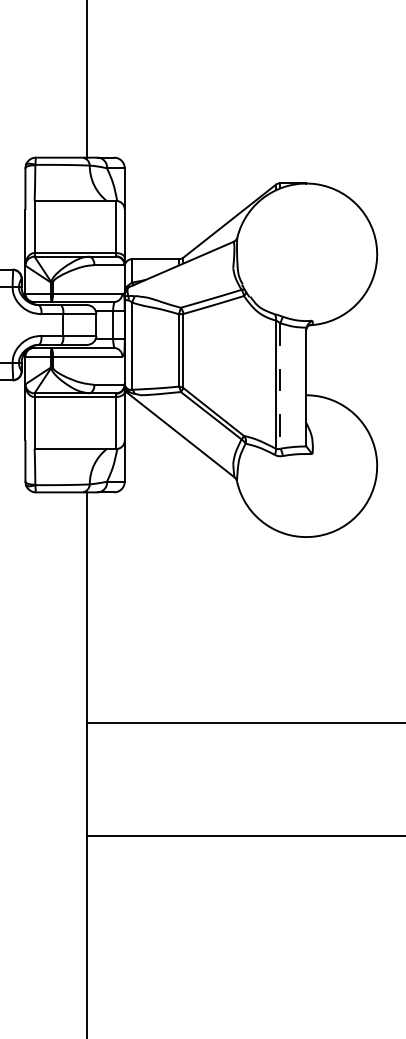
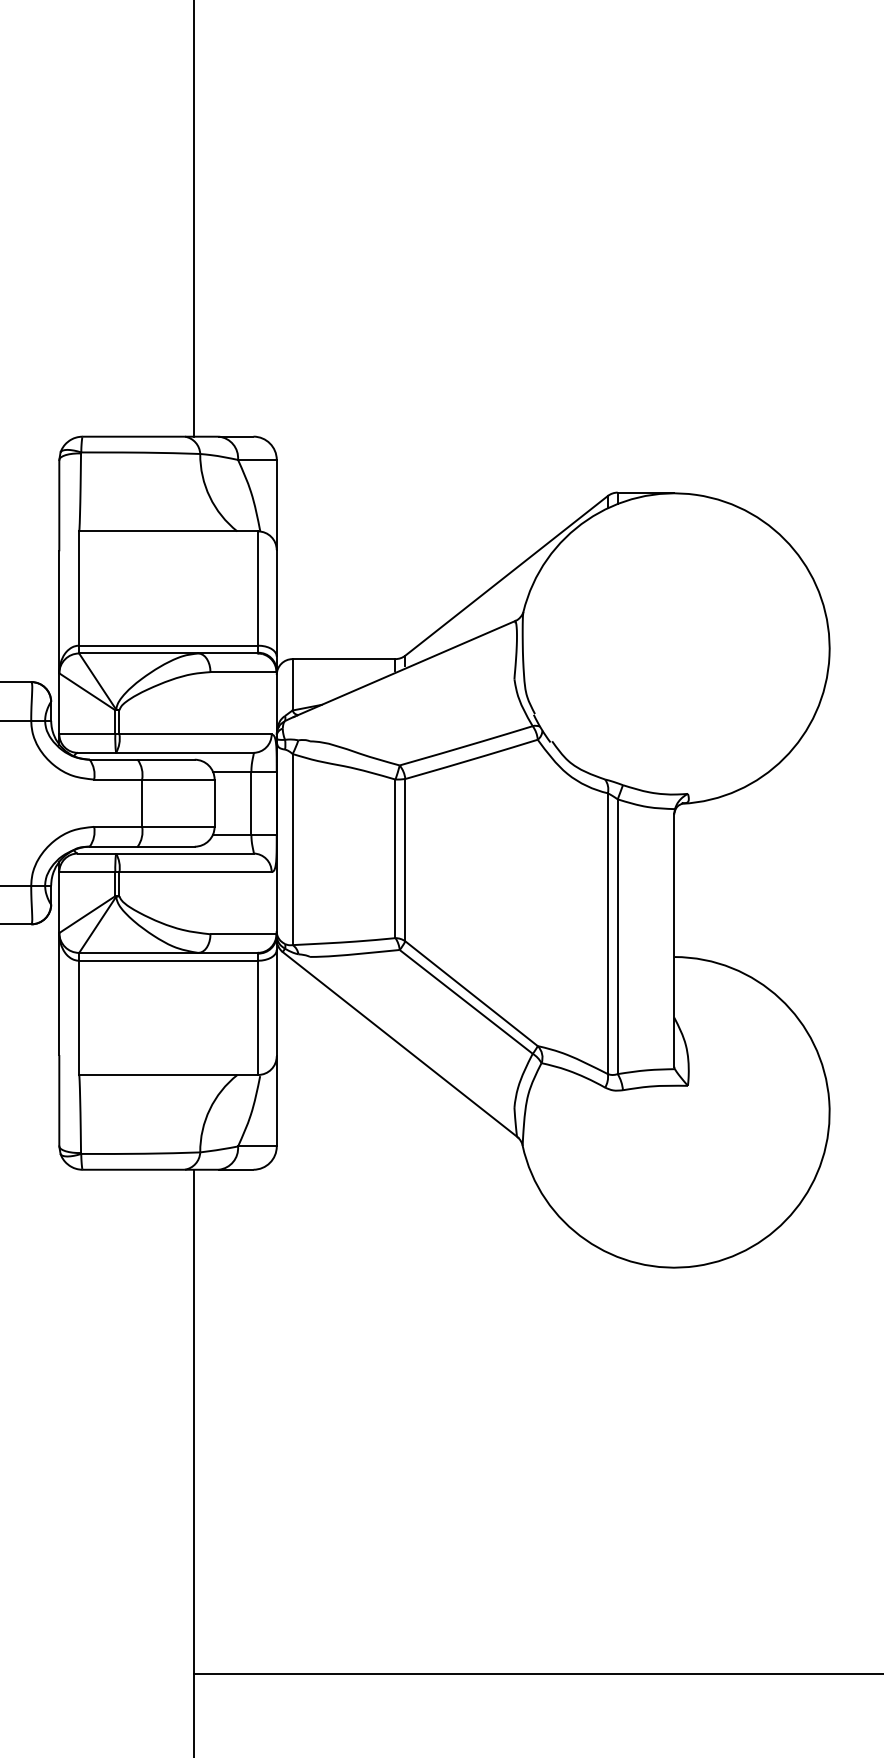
line: (280, 385) -> (617, 935), dashed -> solid

